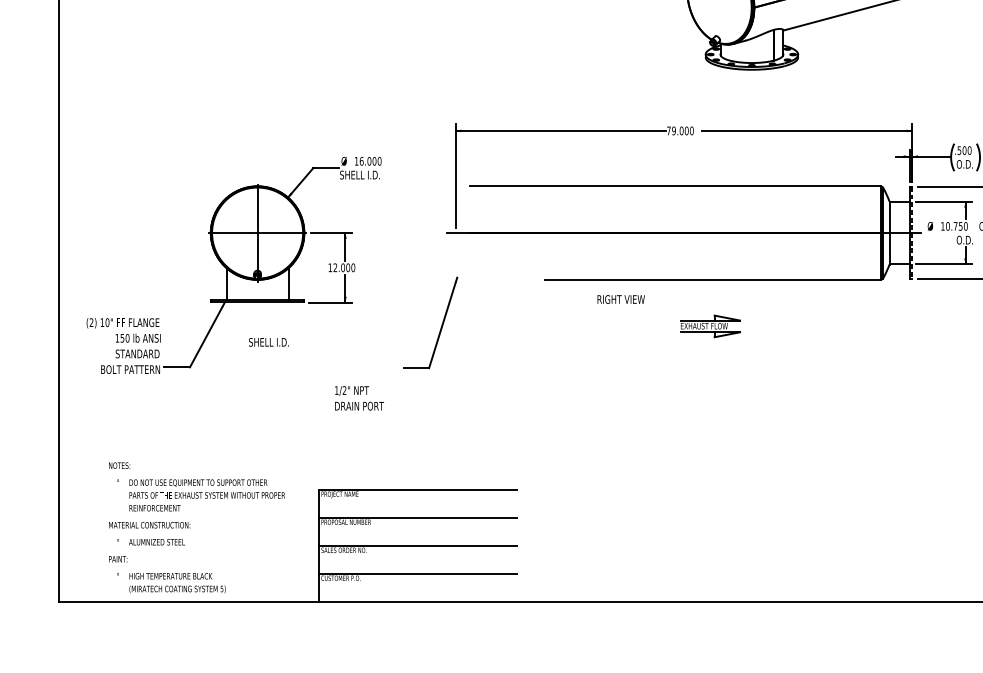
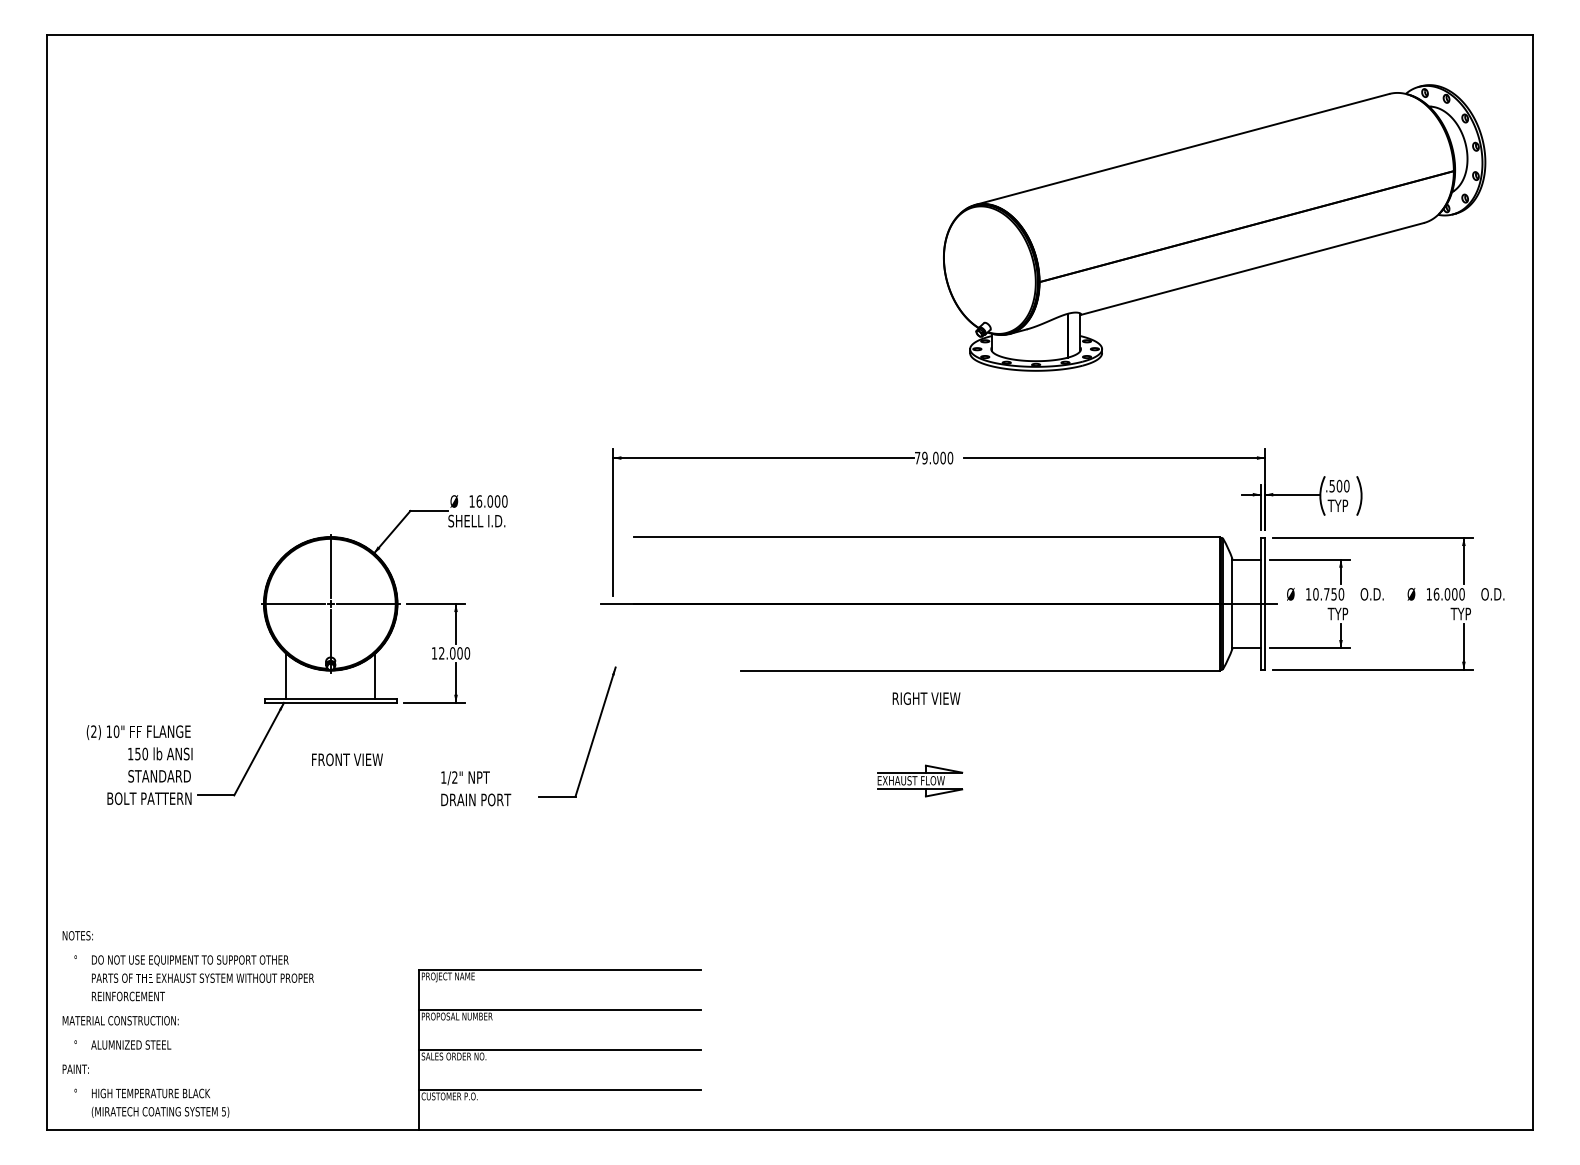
text: (964, 164) -> (1339, 505), O.D. -> TYP
line: (912, 233) -> (1265, 604), dashed -> solid
text: (964, 239) -> (1339, 613), O.D. -> TYP
text: (621, 299) -> (926, 698), moved
part: (710, 326) -> (920, 780), moved
text: (269, 342) -> (347, 759), SHELL I.D. -> FRONT VIEW
text: (359, 398) -> (476, 788), moved
text: (196, 527) -> (187, 1024), moved

